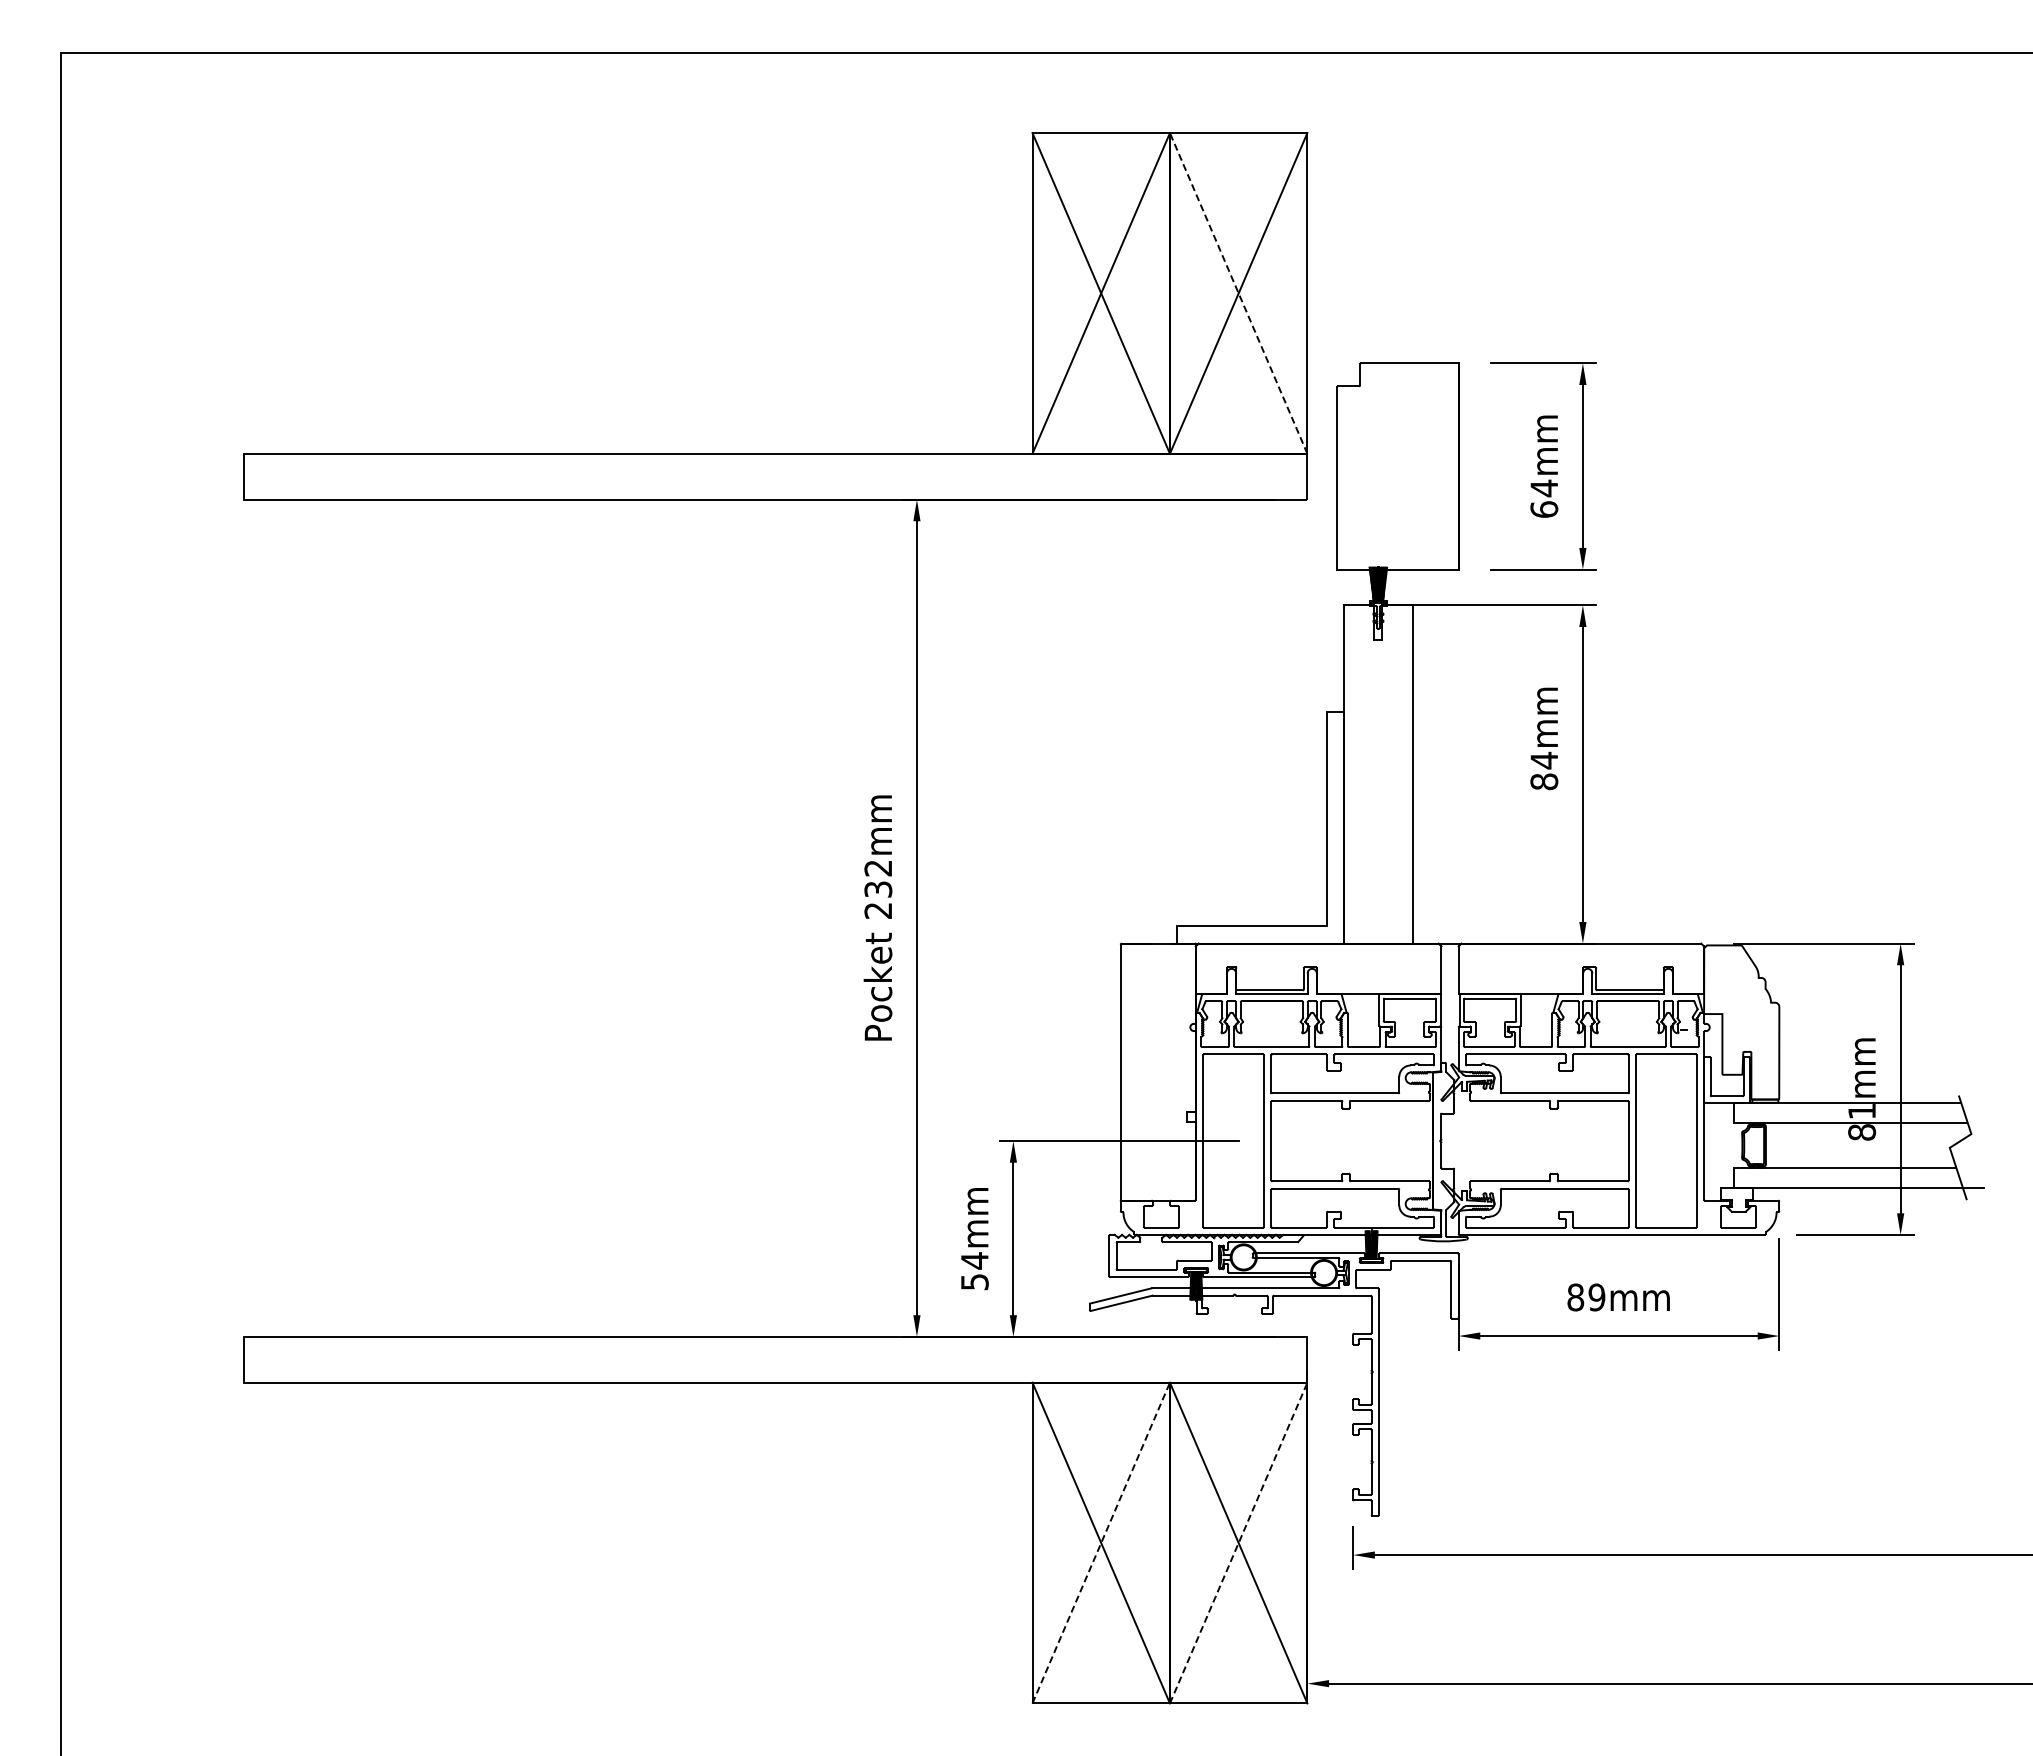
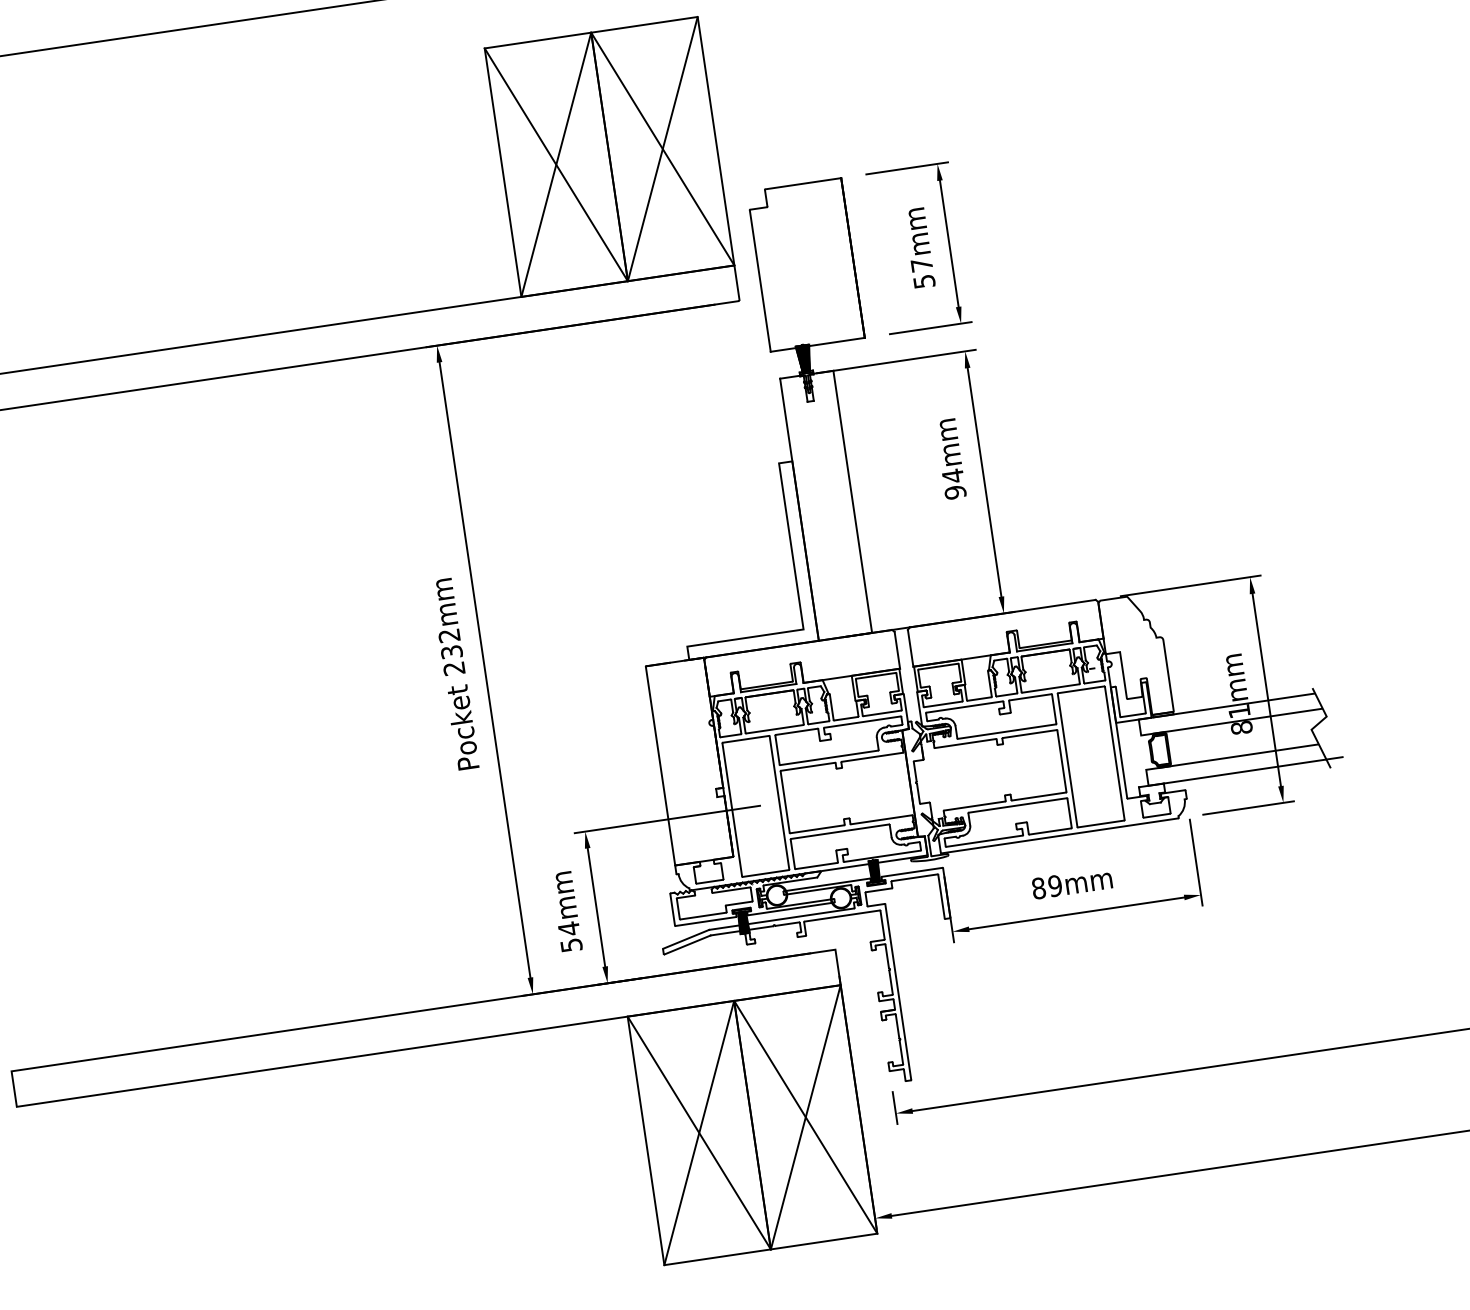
line: (1238, 292) -> (662, 148), dashed -> solid
text: (1544, 498) -> (923, 272), 64mm -> 57mm
text: (1544, 781) -> (955, 492), 84mm -> 94mm
line: (1101, 1542) -> (699, 1132), dashed -> solid
line: (1238, 1542) -> (805, 1116), dashed -> solid

